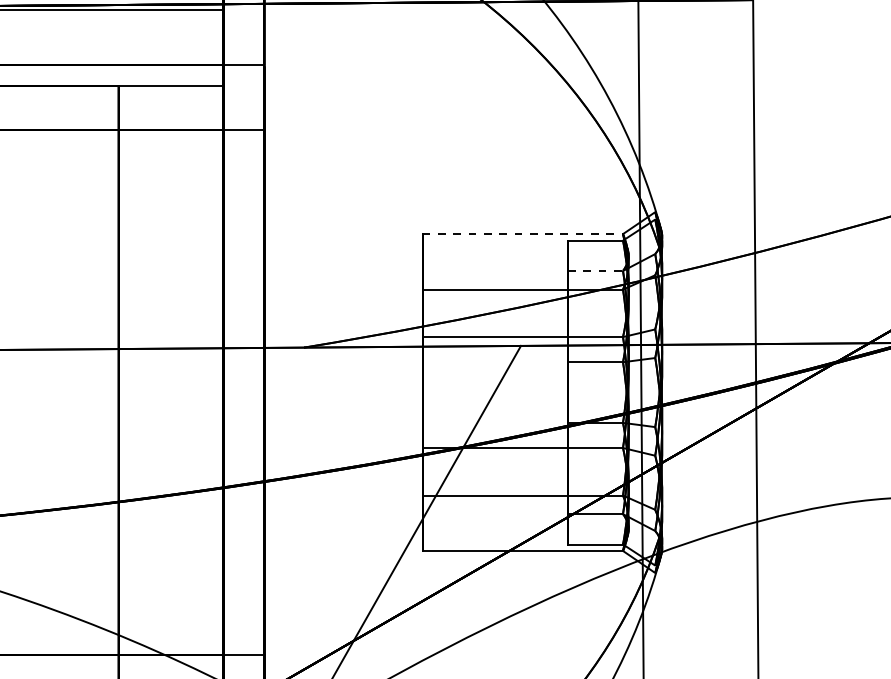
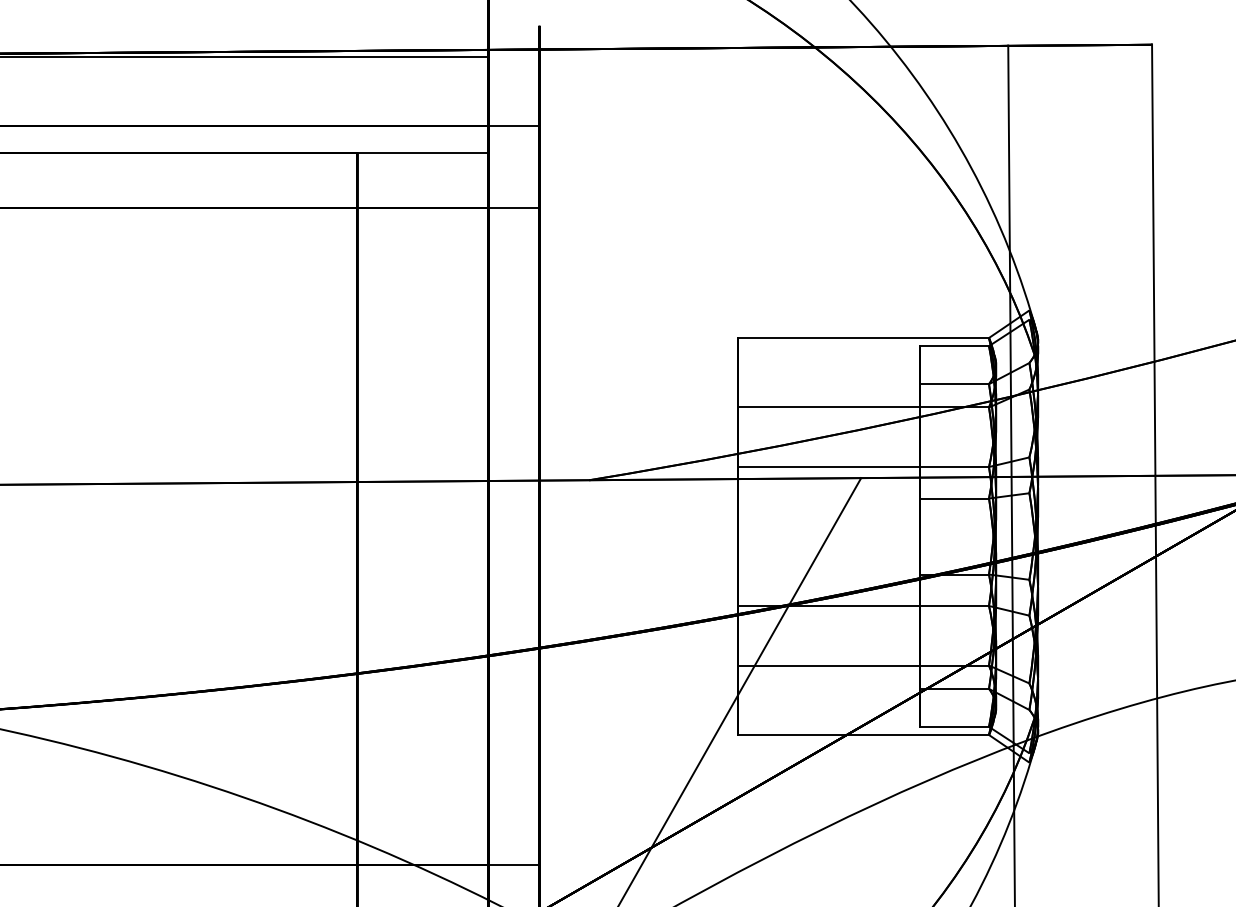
line: (523, 233) -> (864, 337), dashed -> solid
line: (596, 271) -> (955, 384), dashed -> solid

